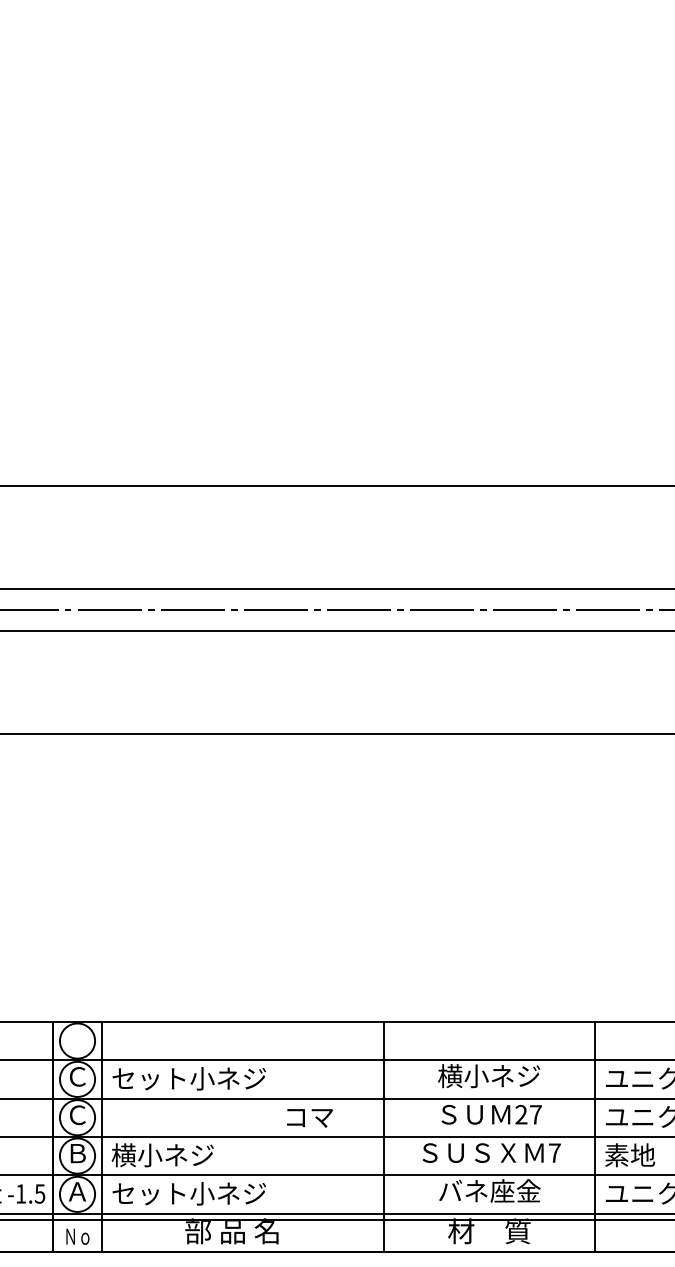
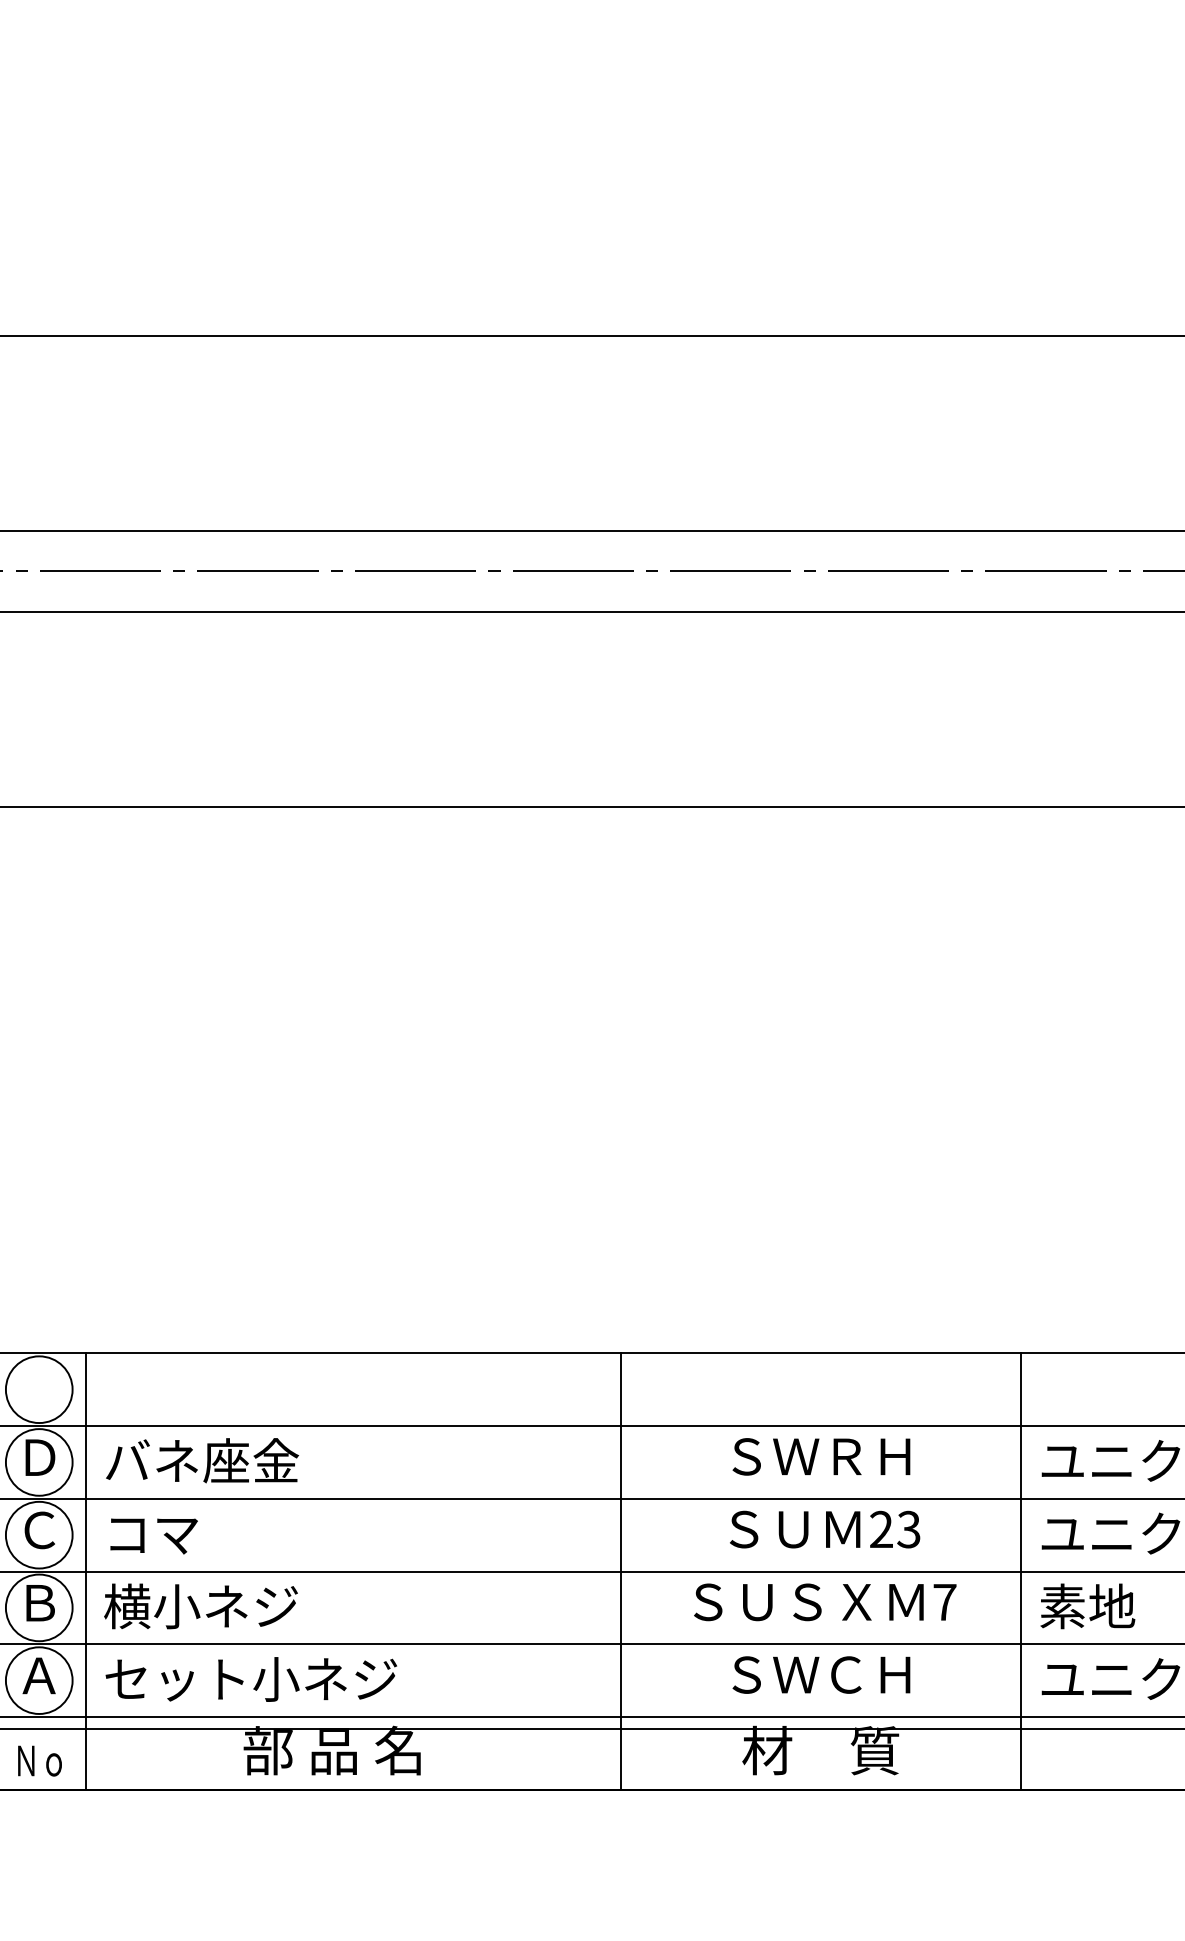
text: (77, 1076) -> (39, 1456), Ｃ -> Ｄ
text: (489, 1076) -> (820, 1456), 横小ネジ -> ＳＷＲＨ
text: (189, 1078) -> (251, 1460), セット小ネジ -> バネ座金
text: (535, 1114) -> (908, 1529), 27 -> 23
text: (309, 1118) -> (153, 1536), moved
text: (489, 1190) -> (820, 1673), バネ座金 -> ＳＷＣＨ

